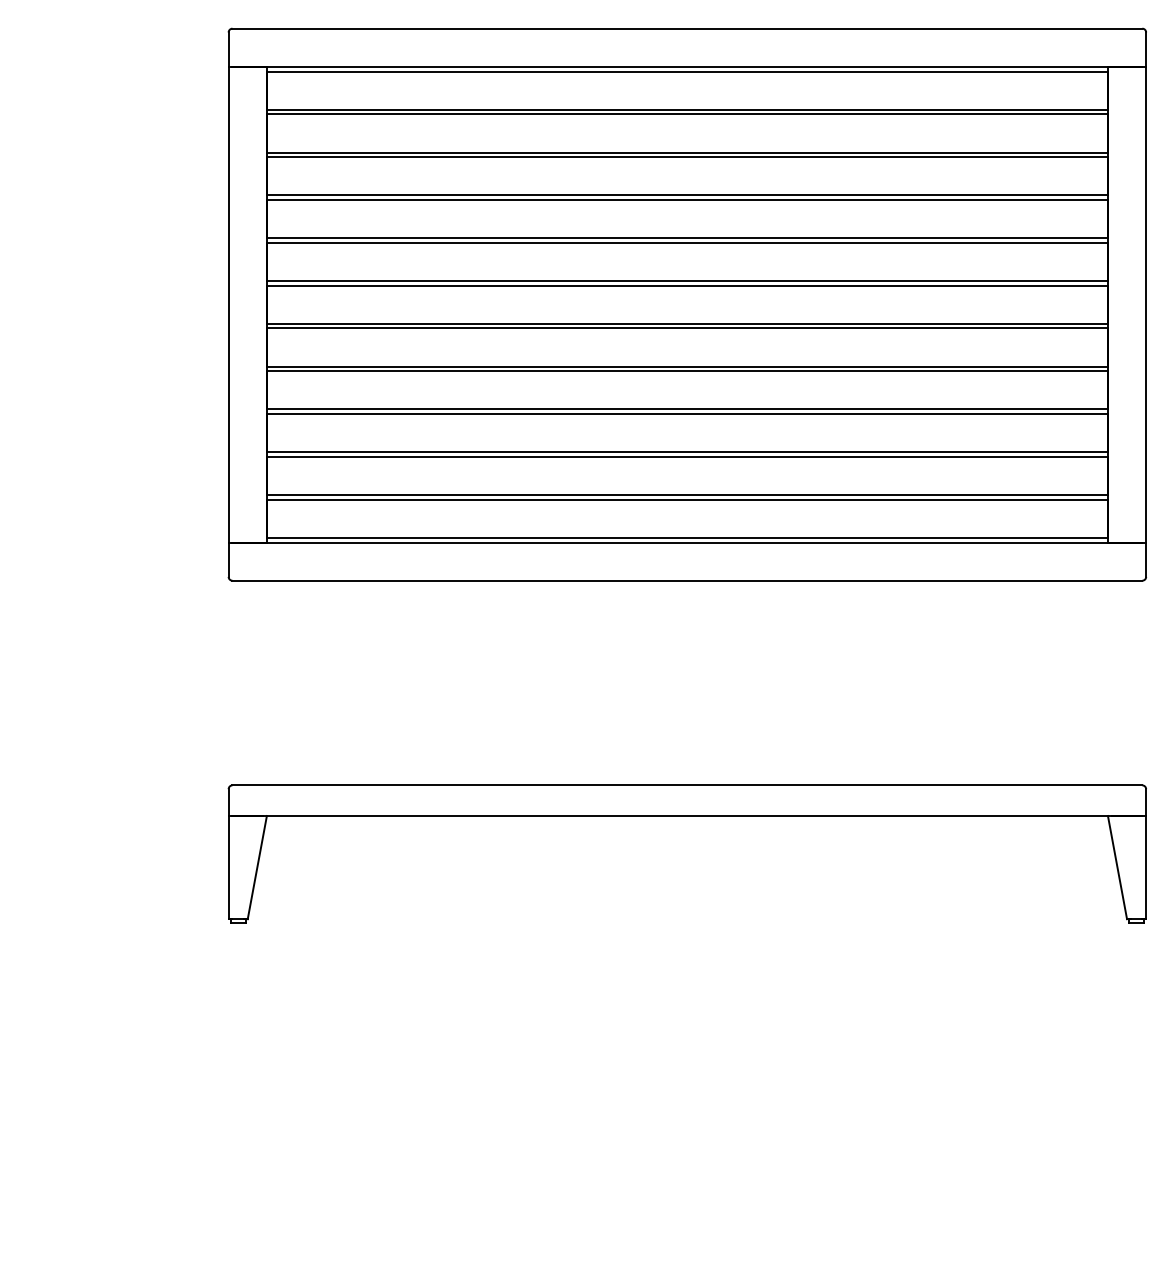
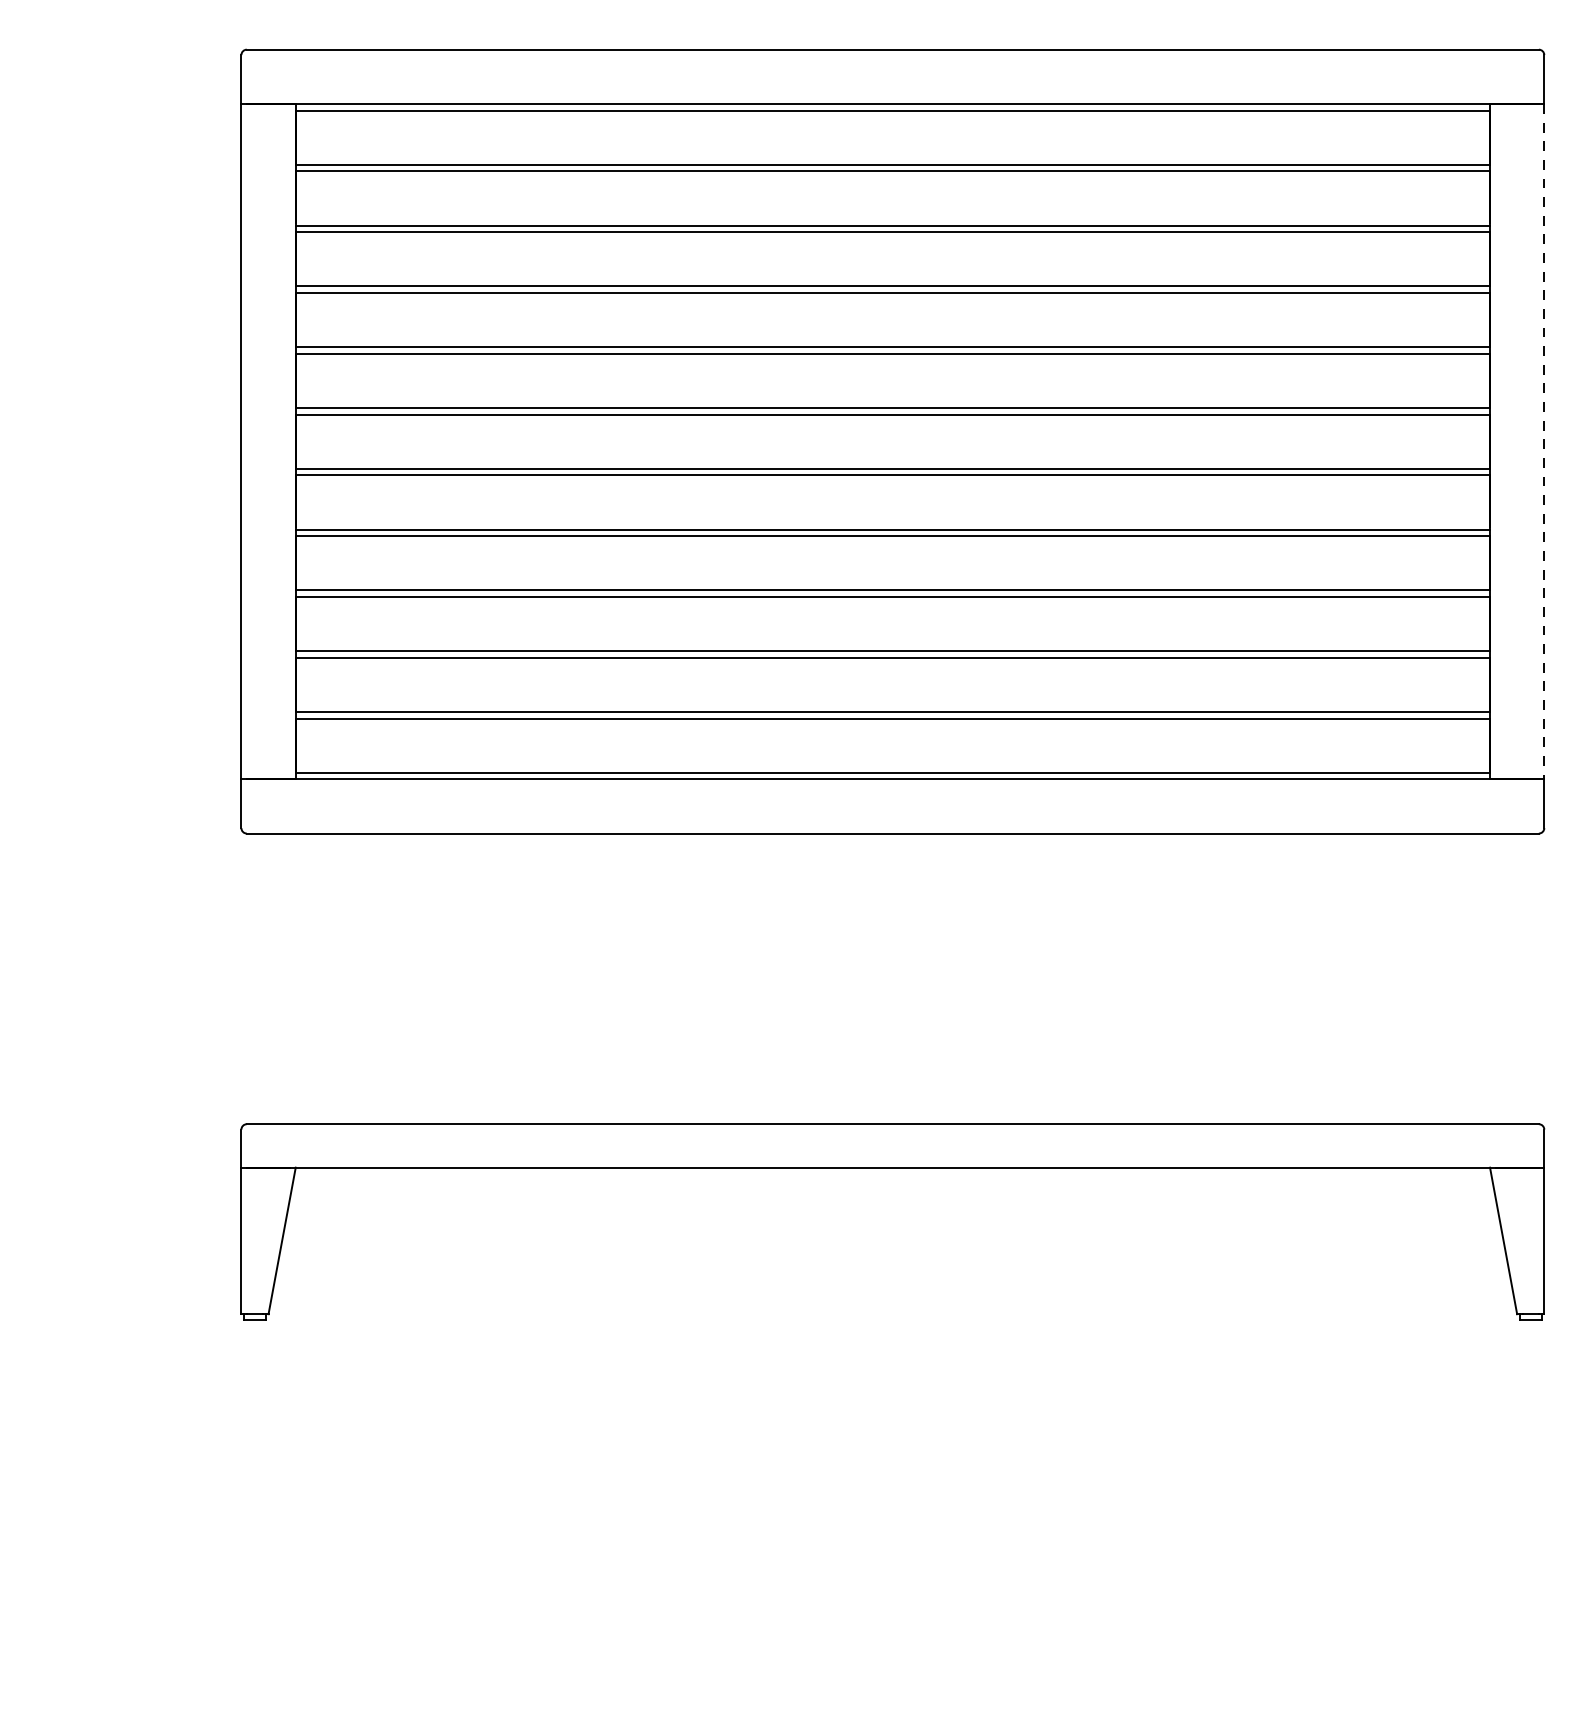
line: (1146, 304) -> (1544, 441), solid -> dashed

